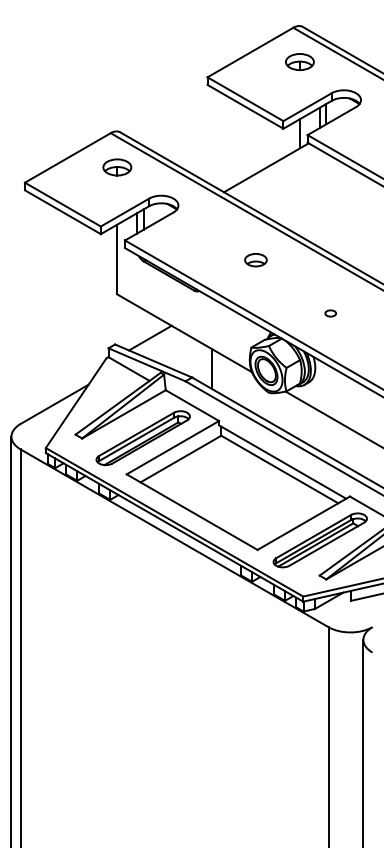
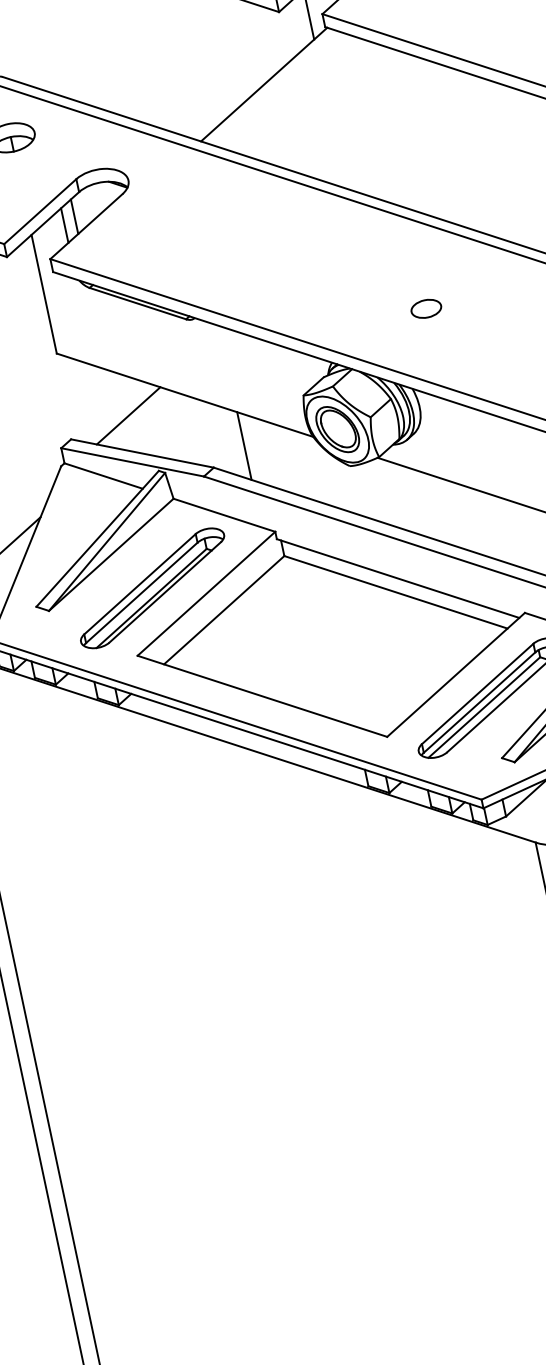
part: (255, 260) -> (279, 245), removed
part: (330, 313) -> (425, 308), size x1.6

